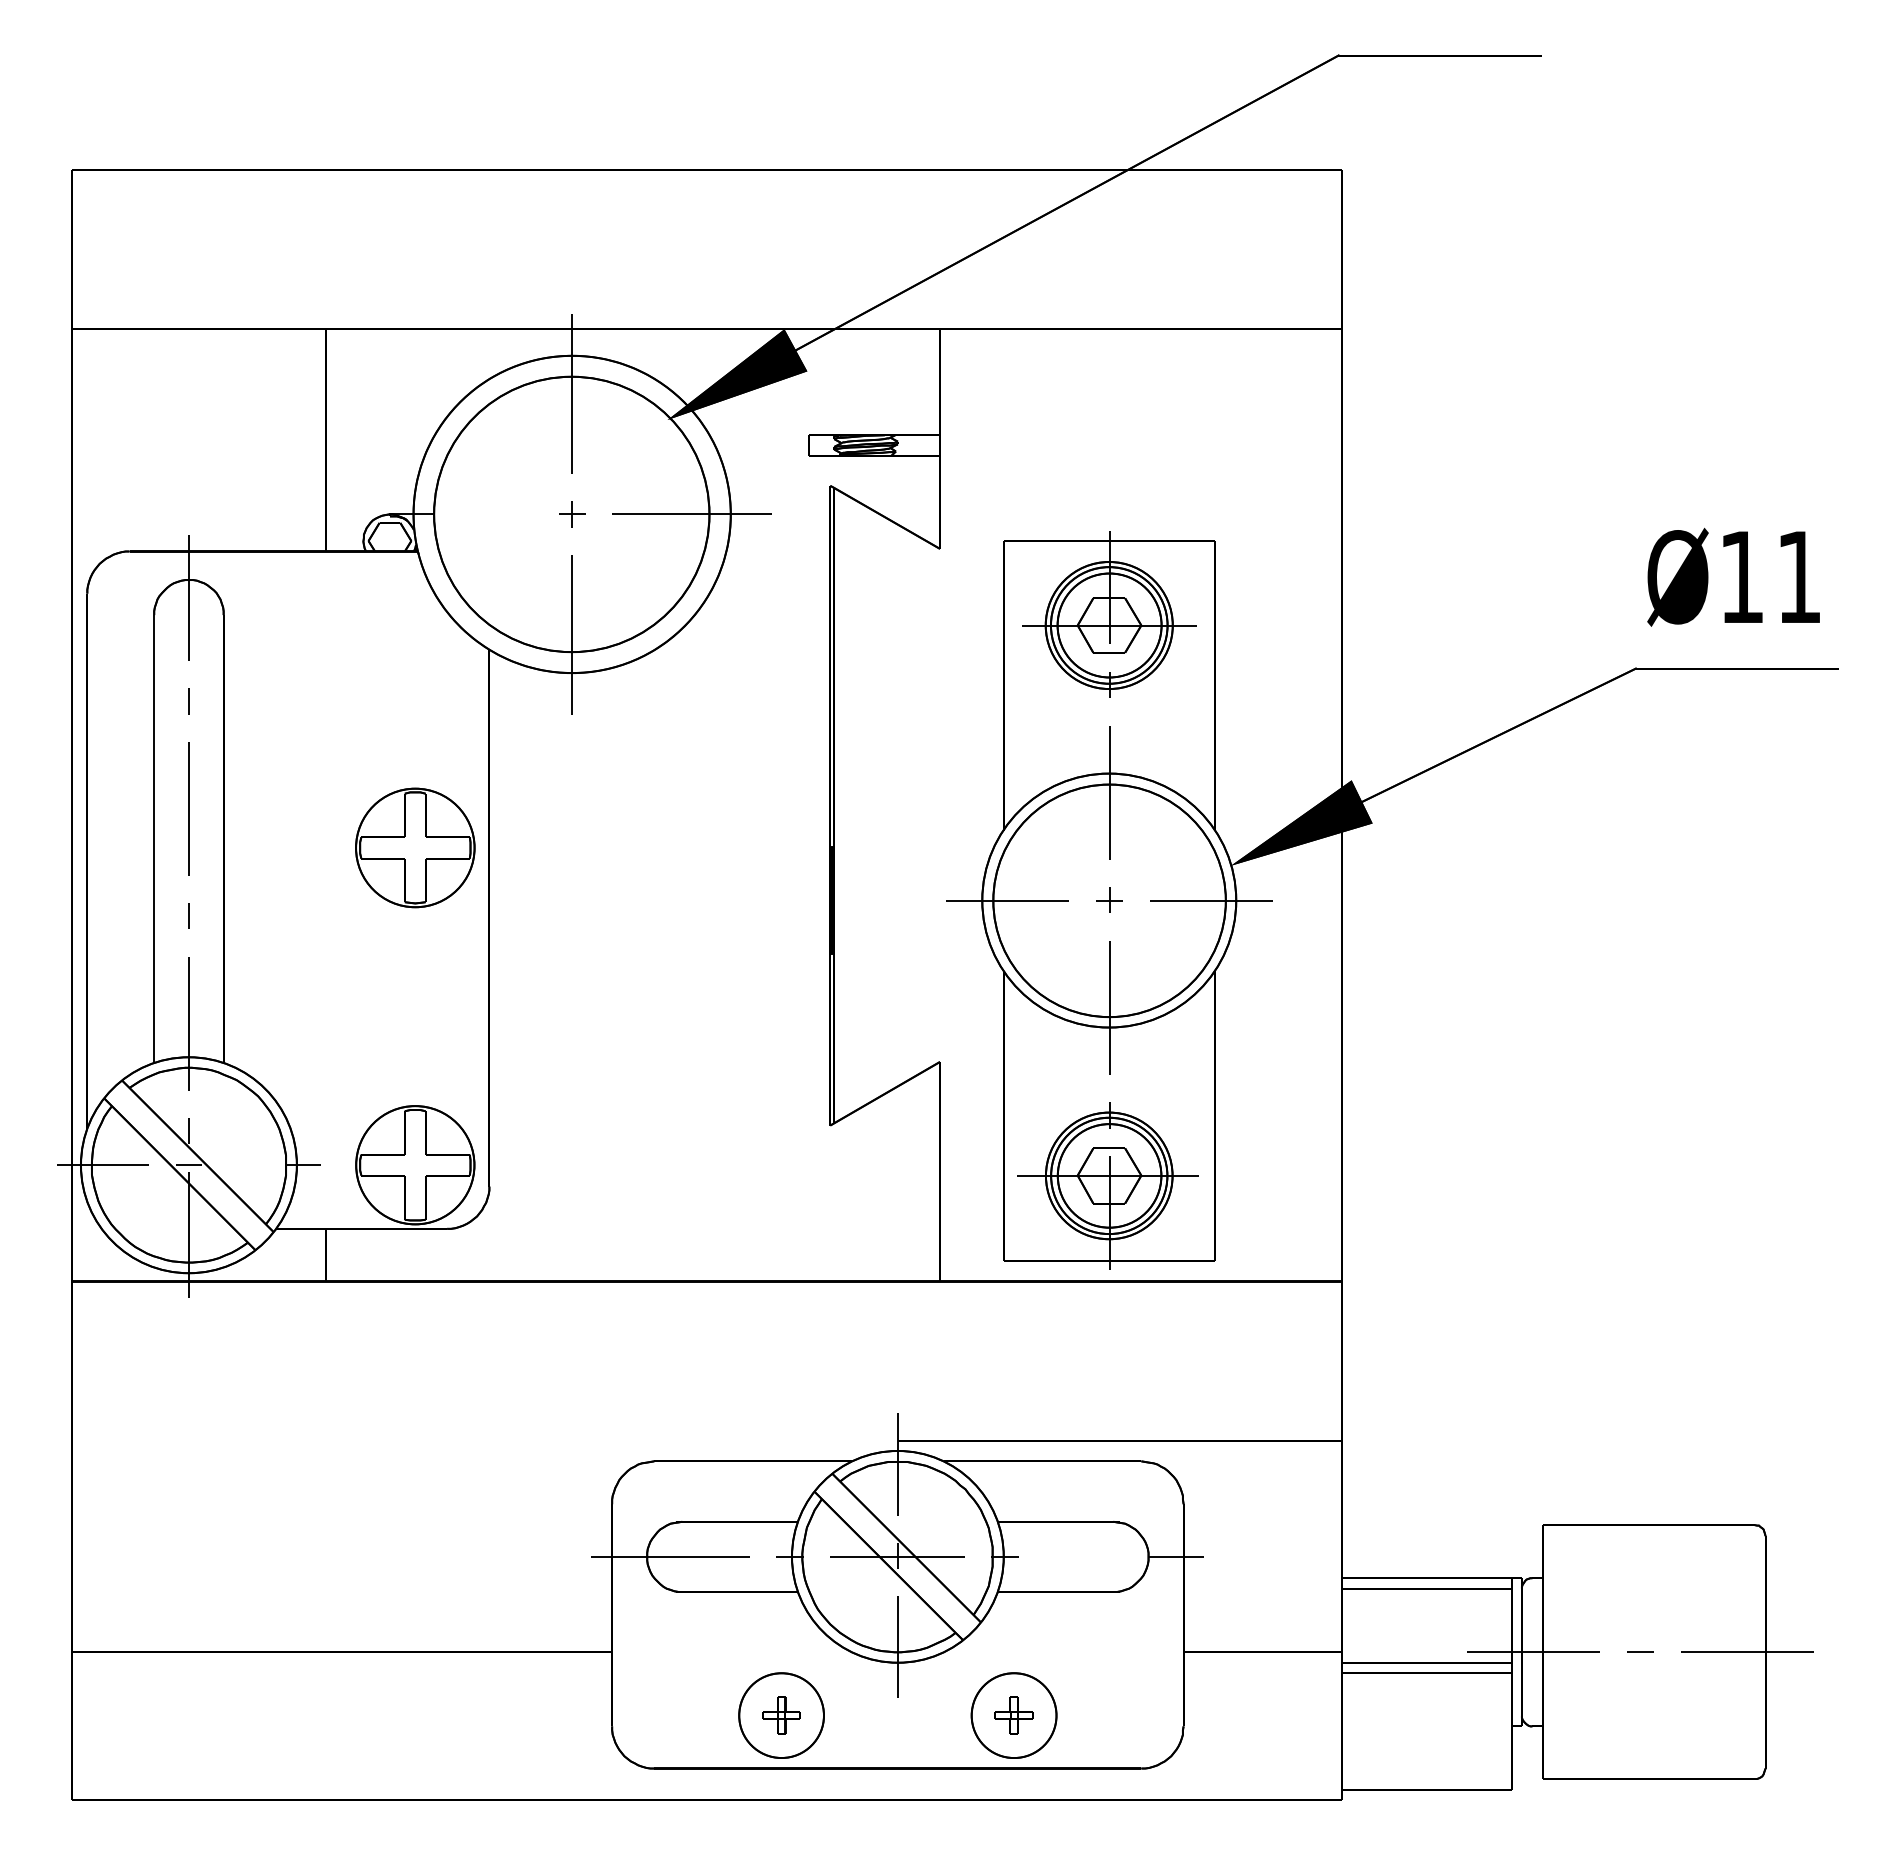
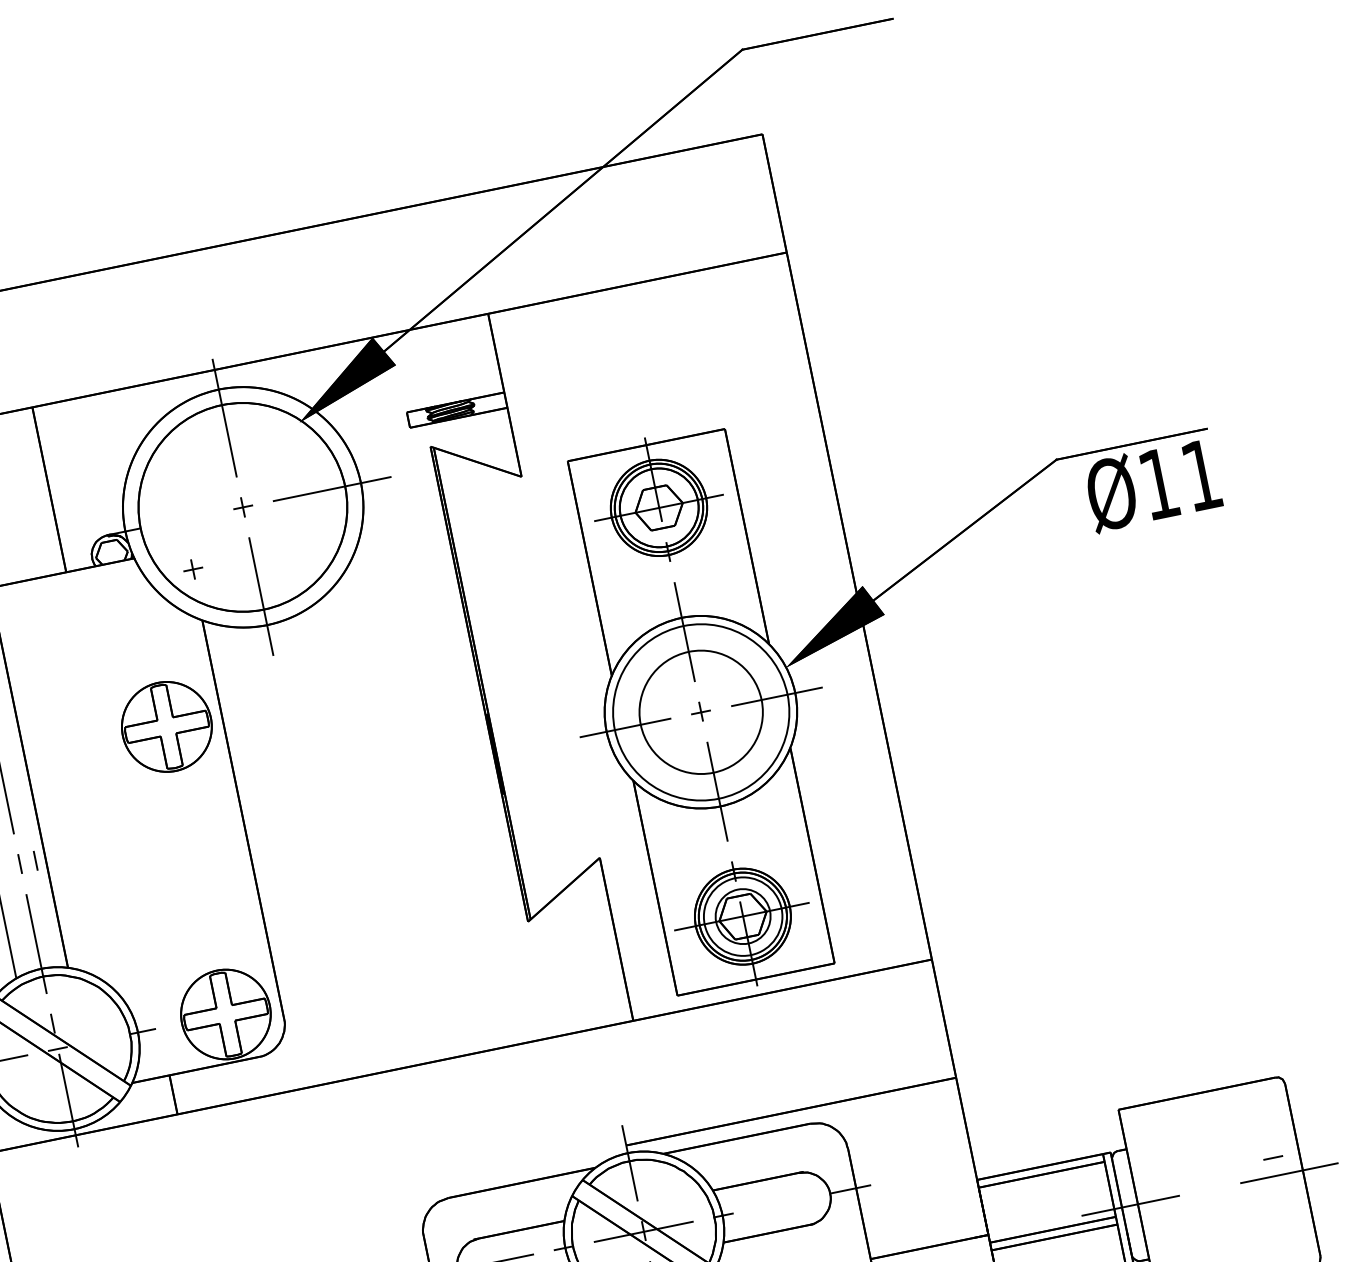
text: (1733, 576) -> (1152, 484), moved
part: (491, 581) -> (193, 569), added
part: (415, 847) -> (166, 726), moved
circle: (1109, 900) -> (701, 712), size x0.7
line: (209, 915) -> (35, 860), added
circle: (1109, 1175) -> (743, 916), size x0.7
line: (1640, 1651) -> (1273, 1157), moved

